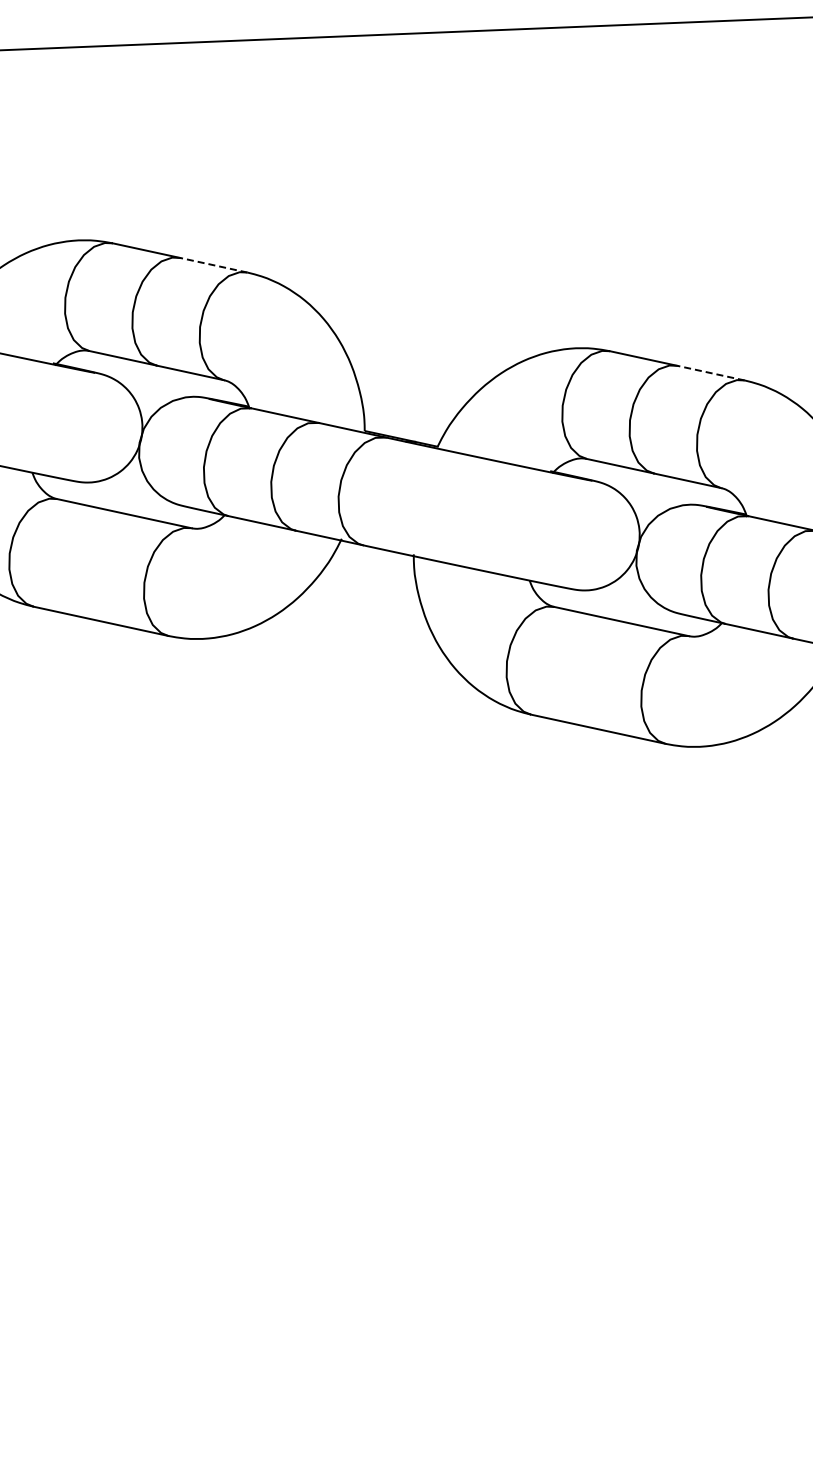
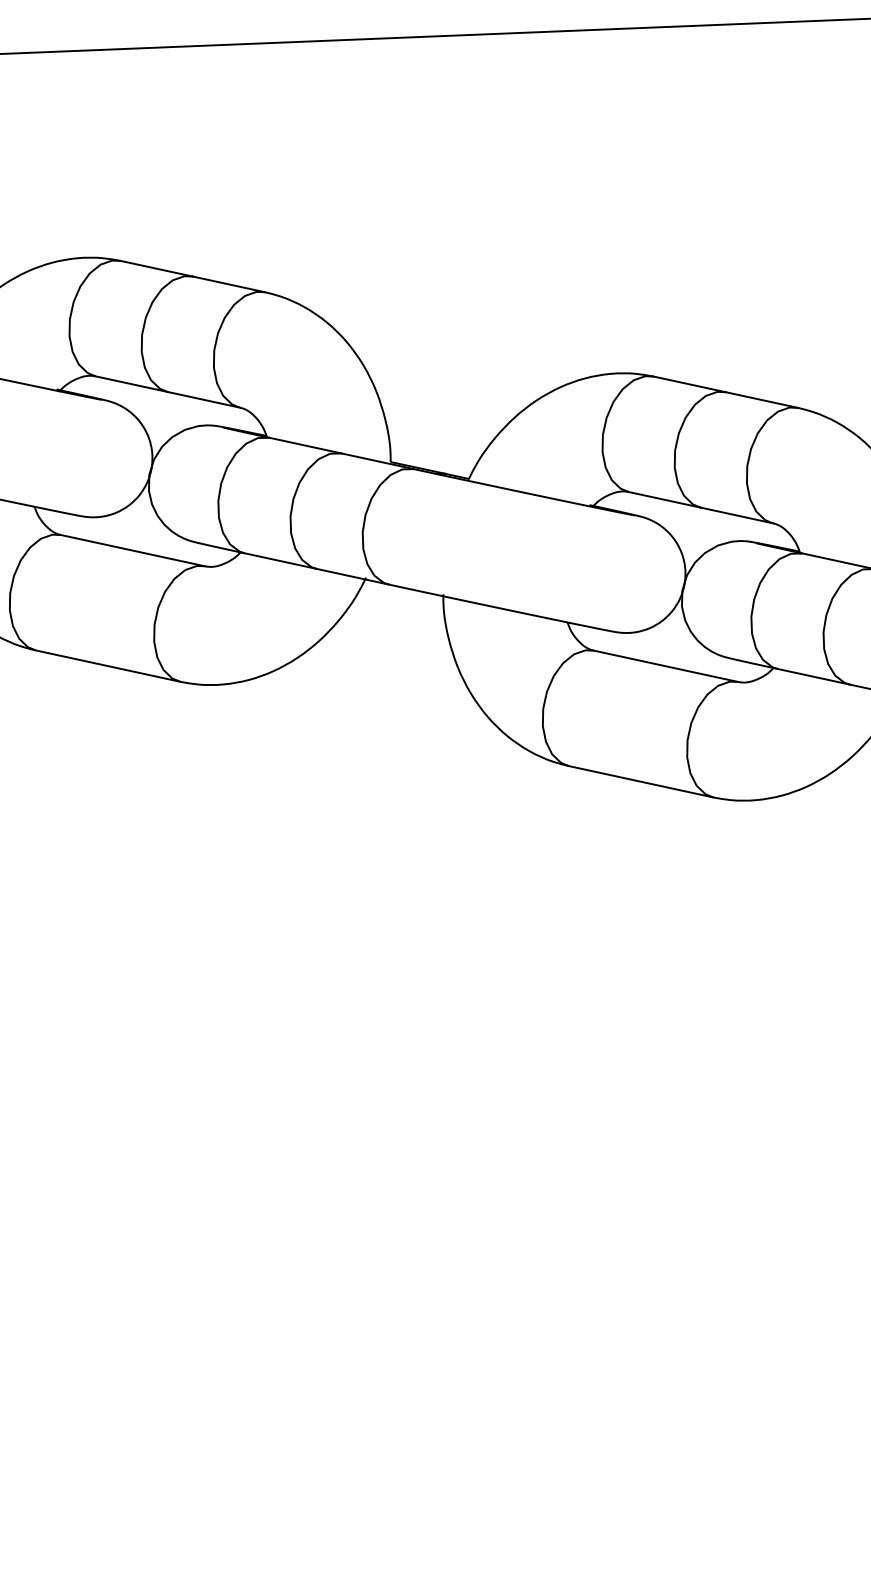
line: (213, 265) -> (228, 284), dashed -> solid
line: (710, 373) -> (761, 400), dashed -> solid

